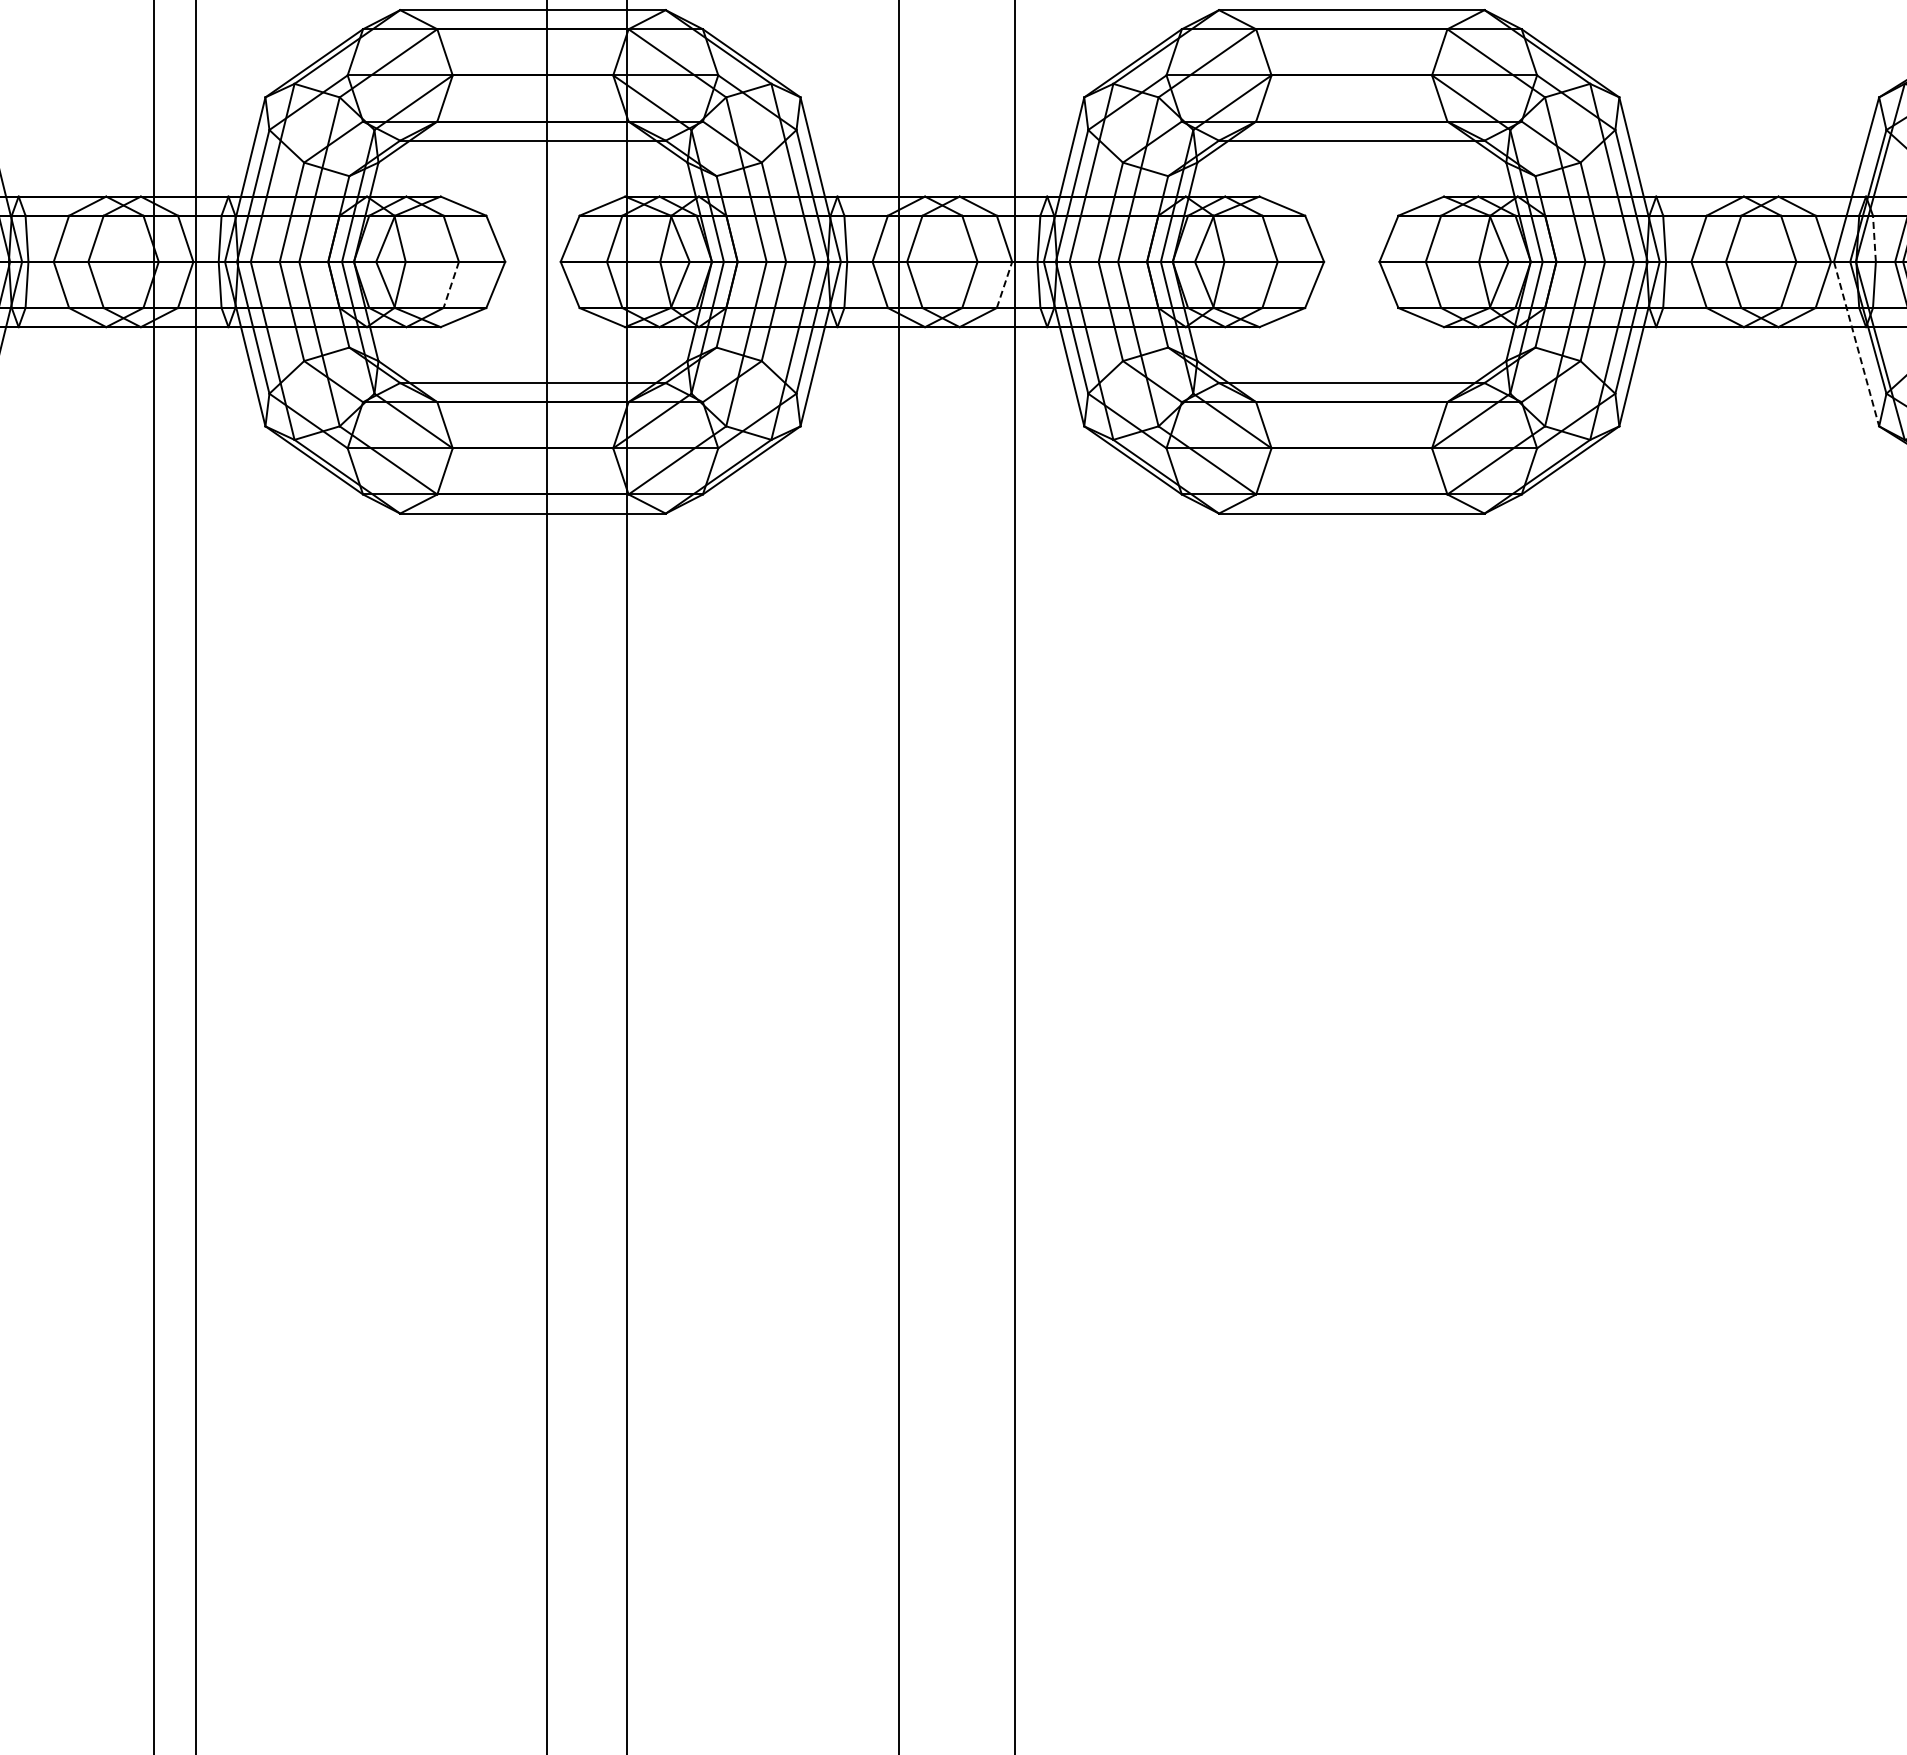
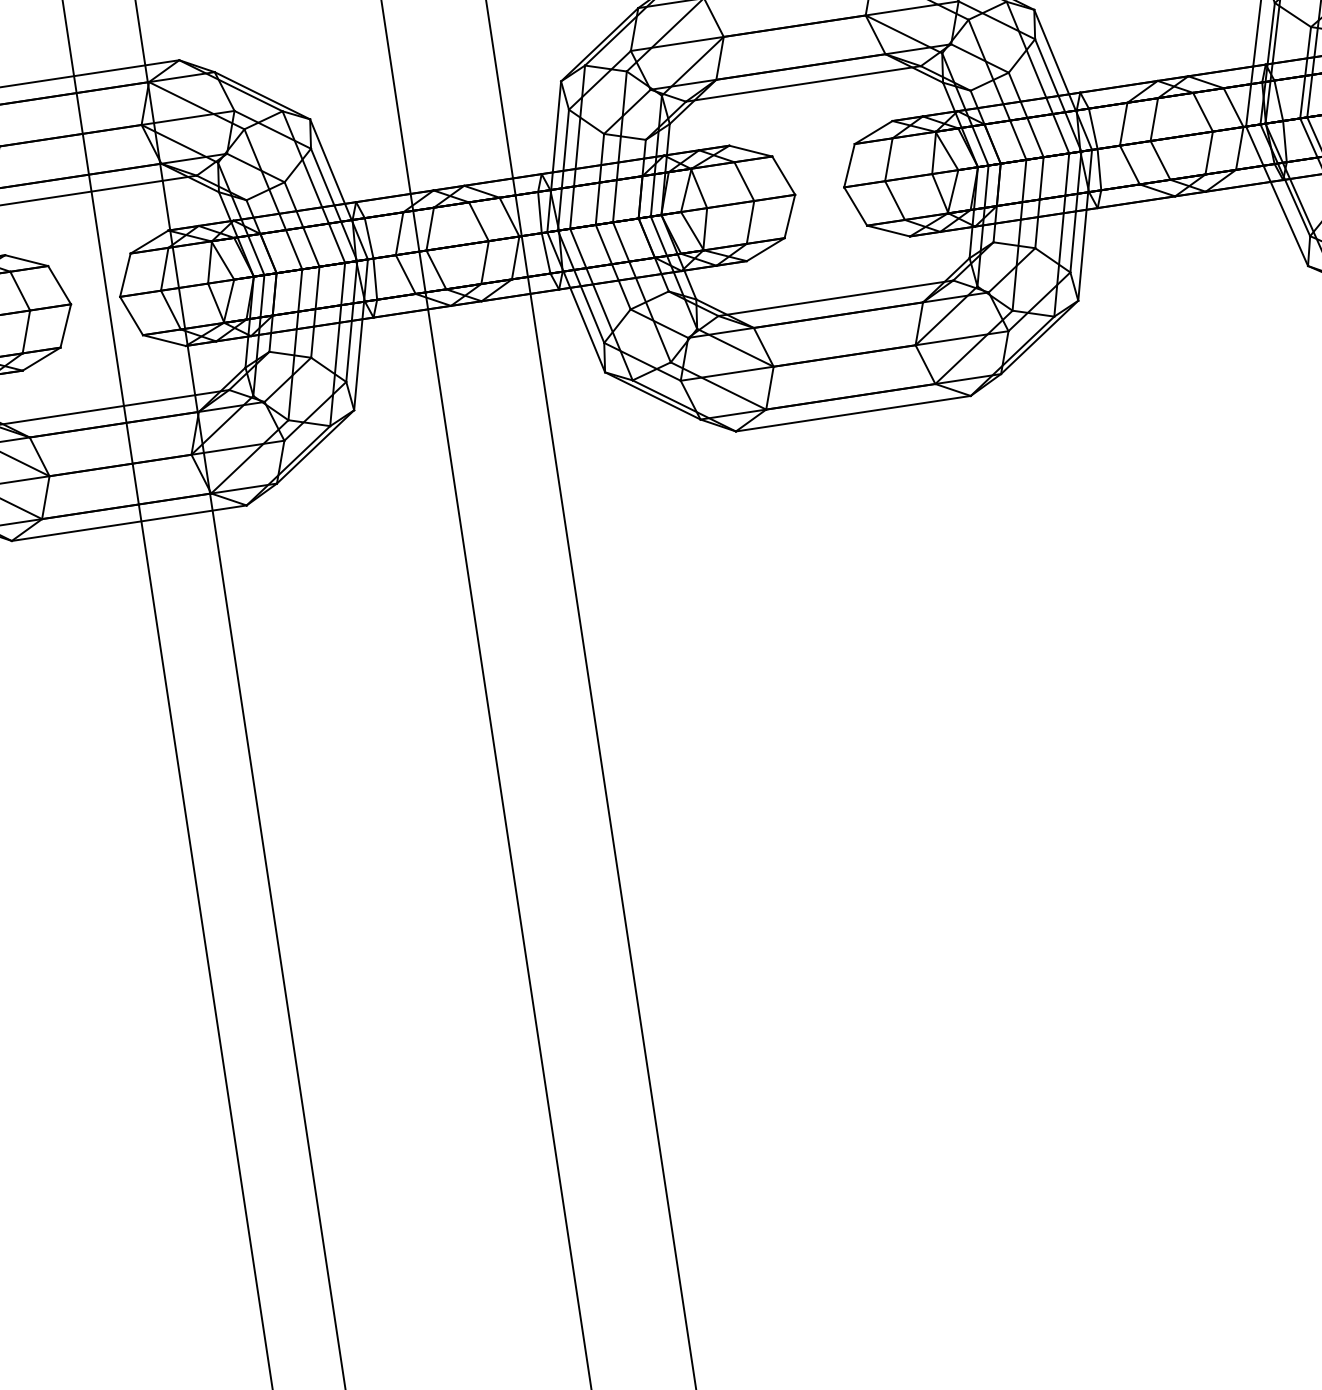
line: (1874, 238) -> (1278, 100), dashed -> solid
line: (1004, 284) -> (515, 257), dashed -> solid
line: (451, 285) -> (26, 332), dashed -> solid
line: (1856, 344) -> (1277, 196), dashed -> solid

